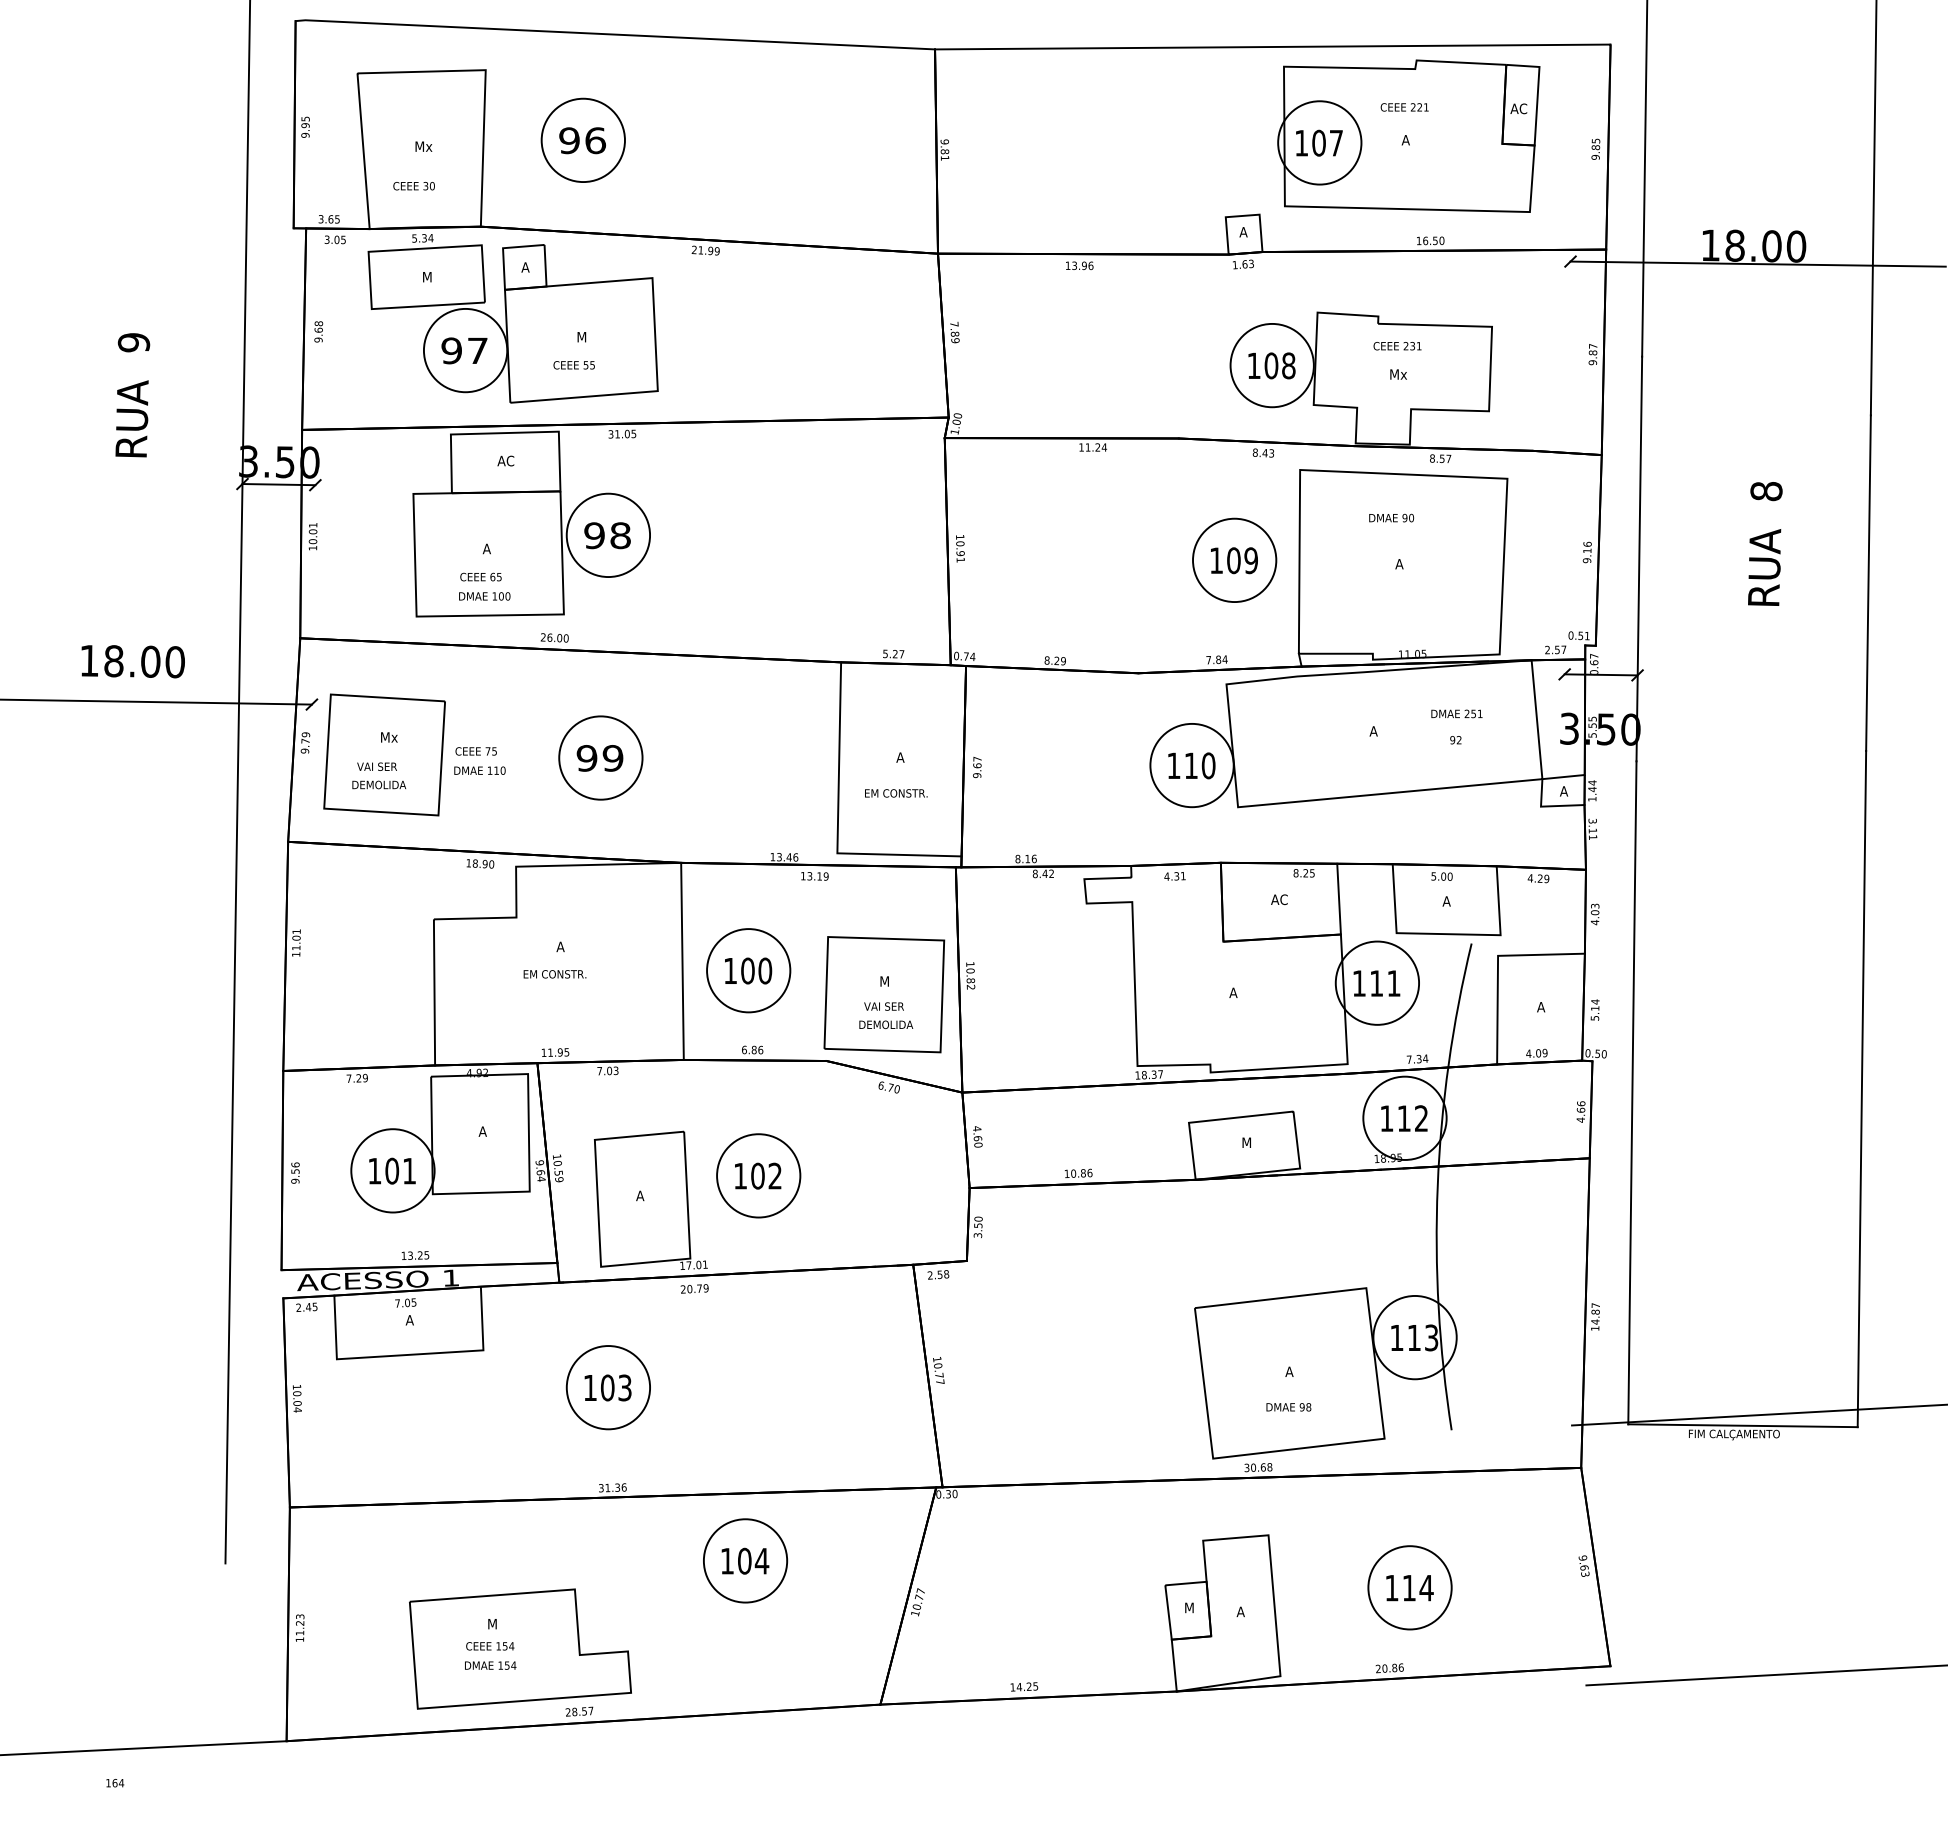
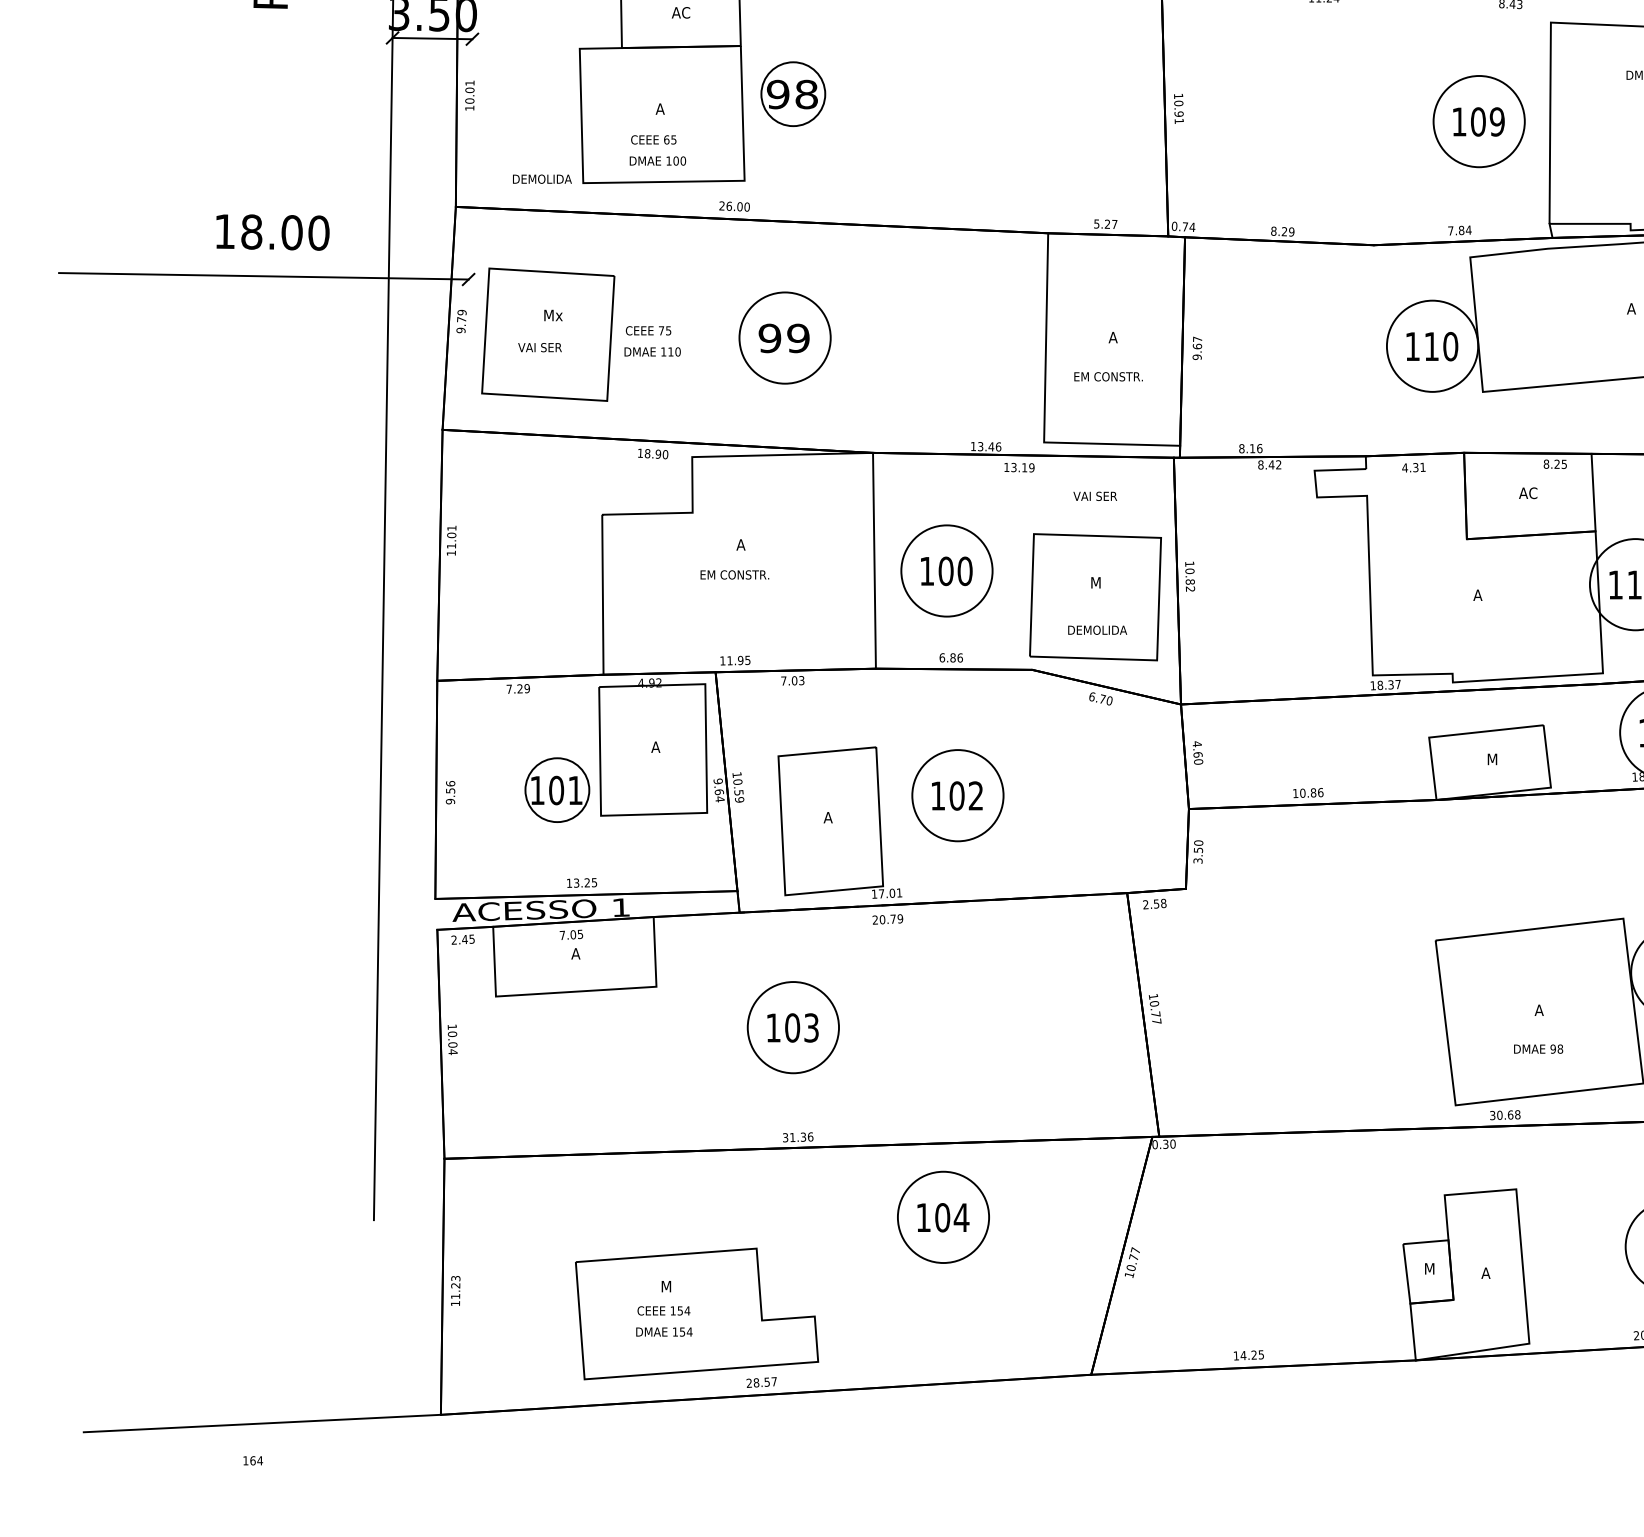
circle: (608, 535) -> (793, 94), size x0.7
text: (379, 784) -> (542, 178), moved
text: (883, 1006) -> (1094, 496), moved
circle: (392, 1170) -> (556, 789), size x0.7

